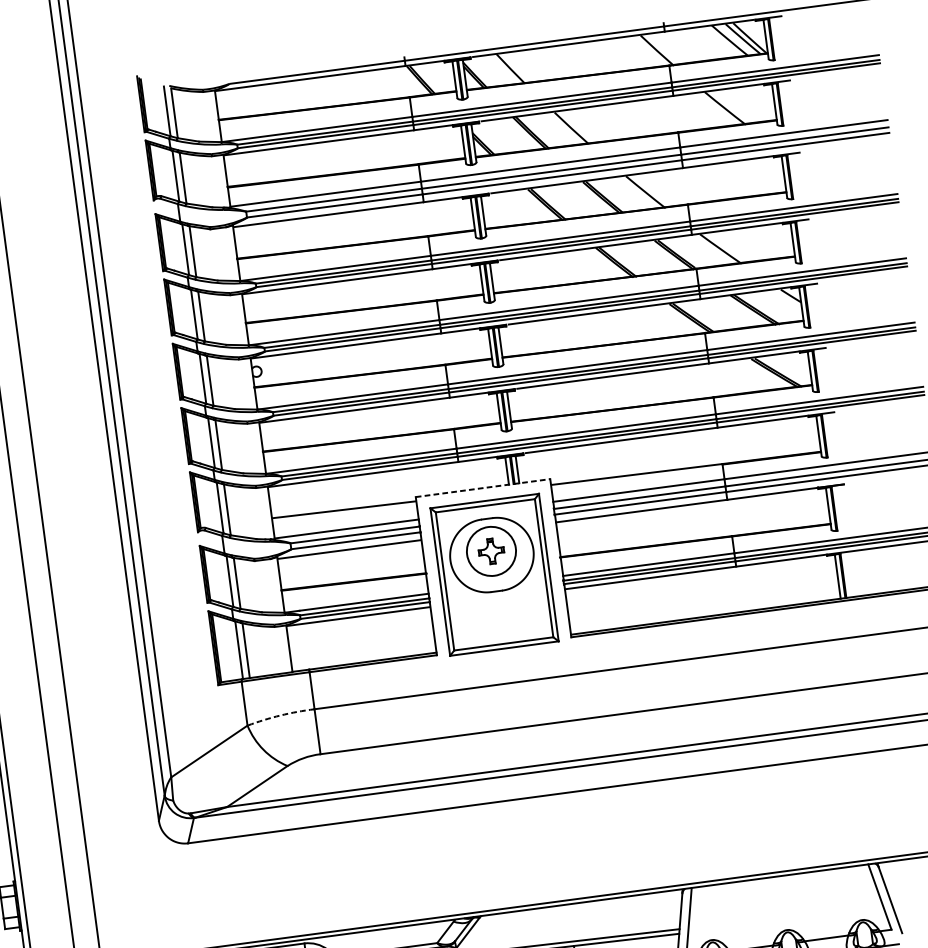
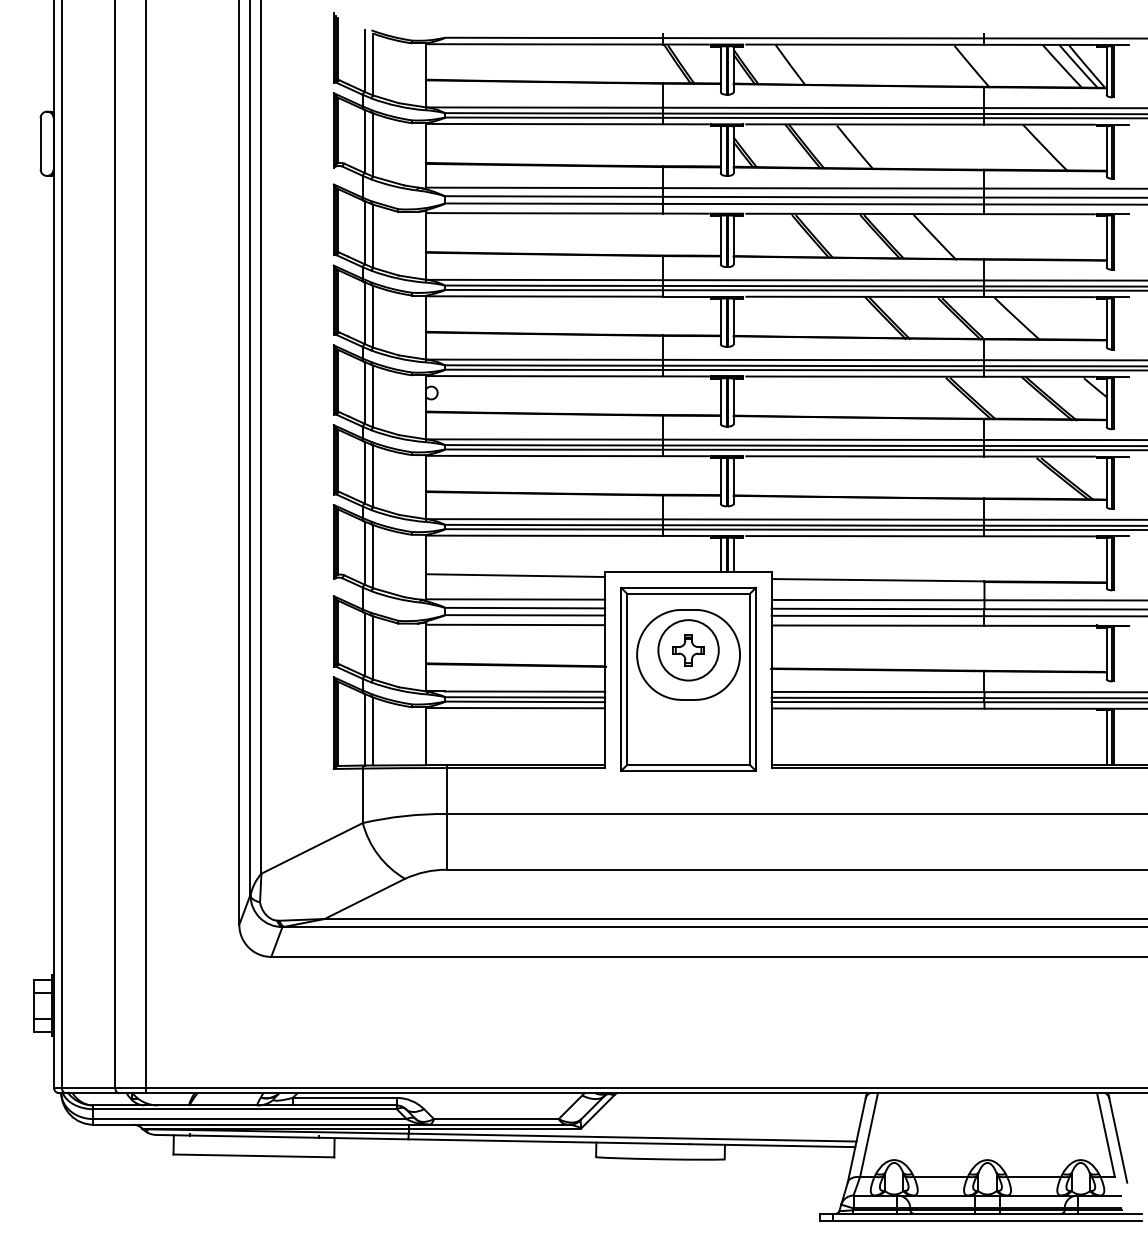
line: (483, 487) -> (689, 571), dashed -> solid
arc: (280, 715) -> (404, 816), dashed -> solid

